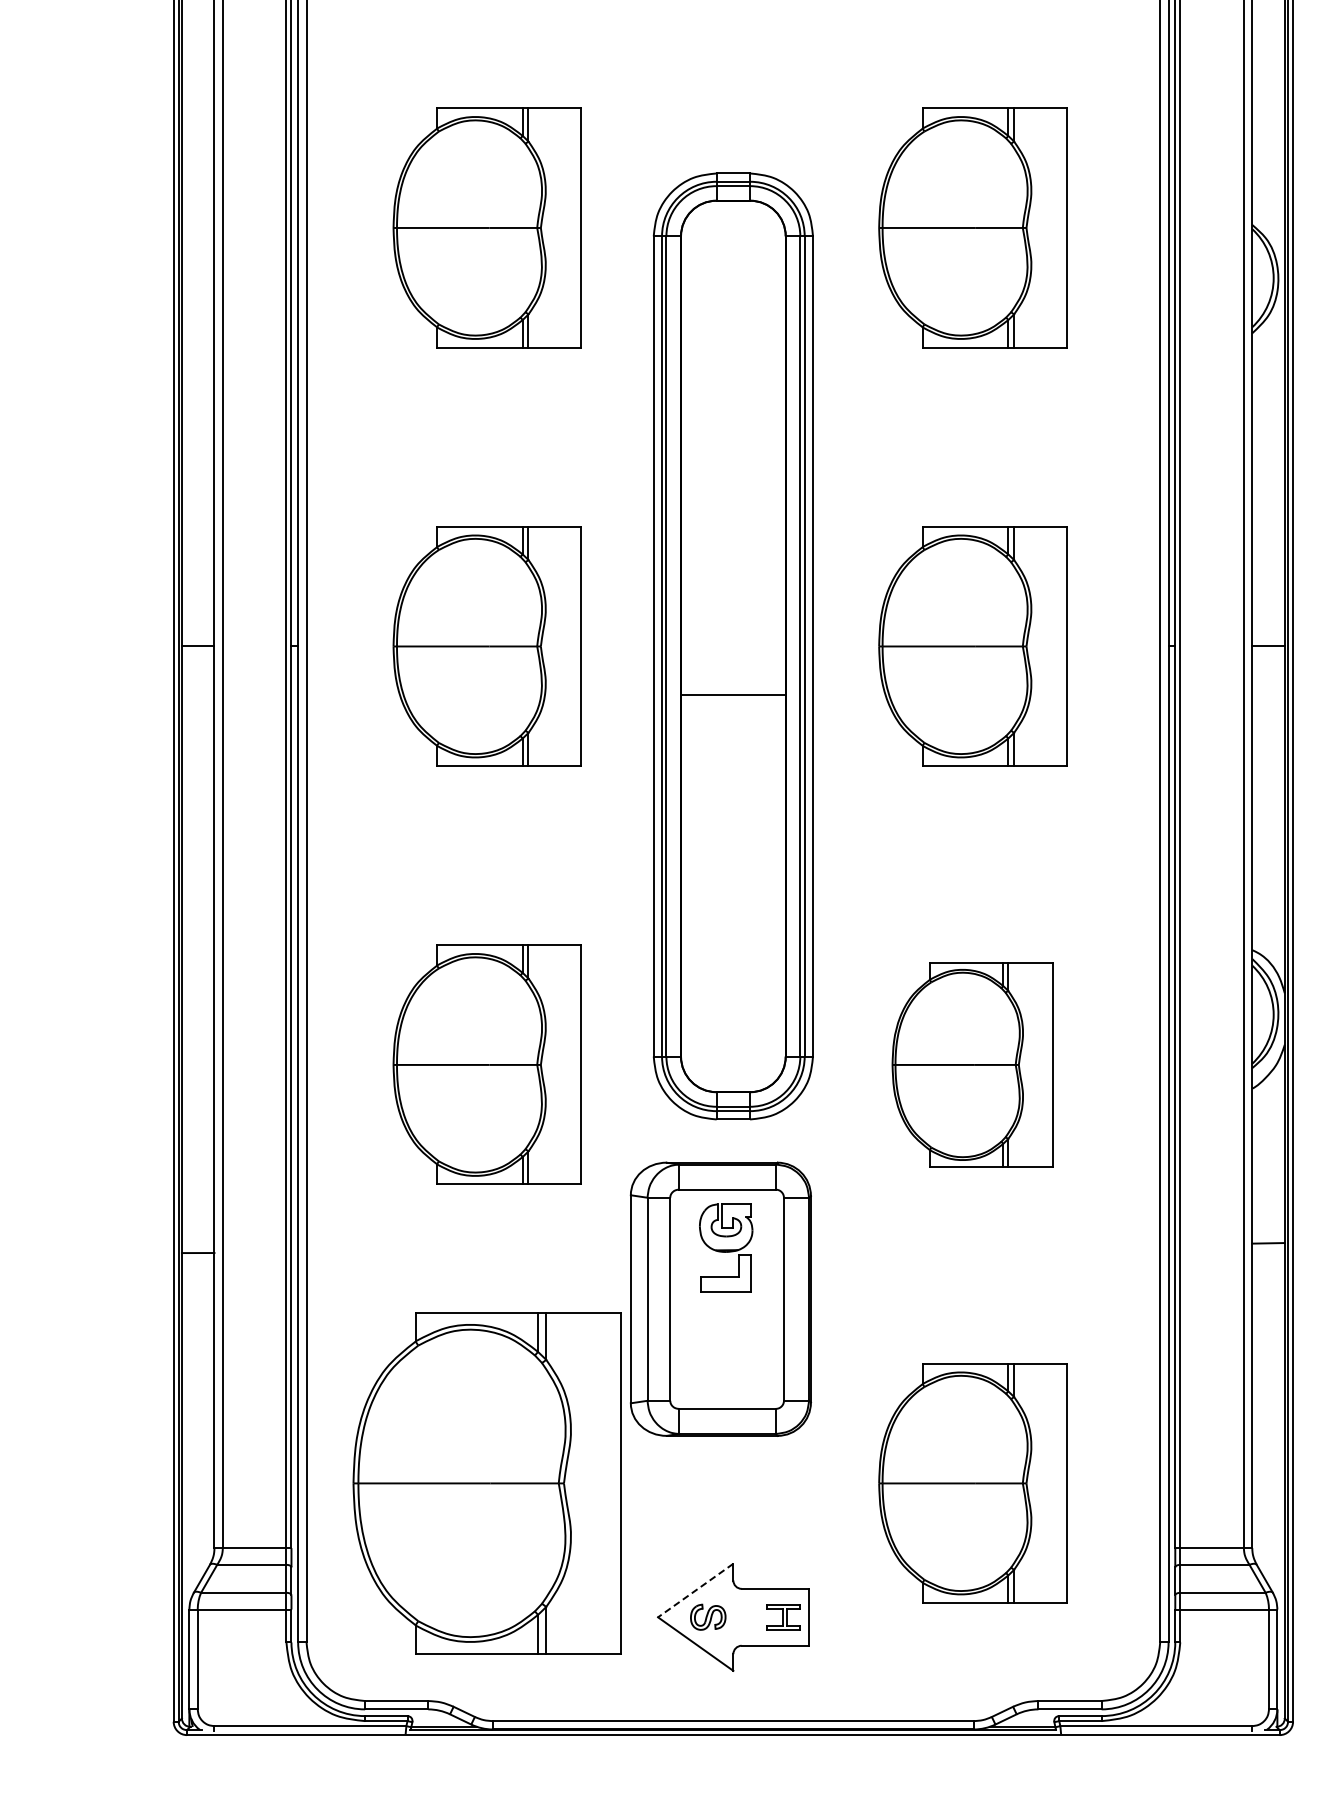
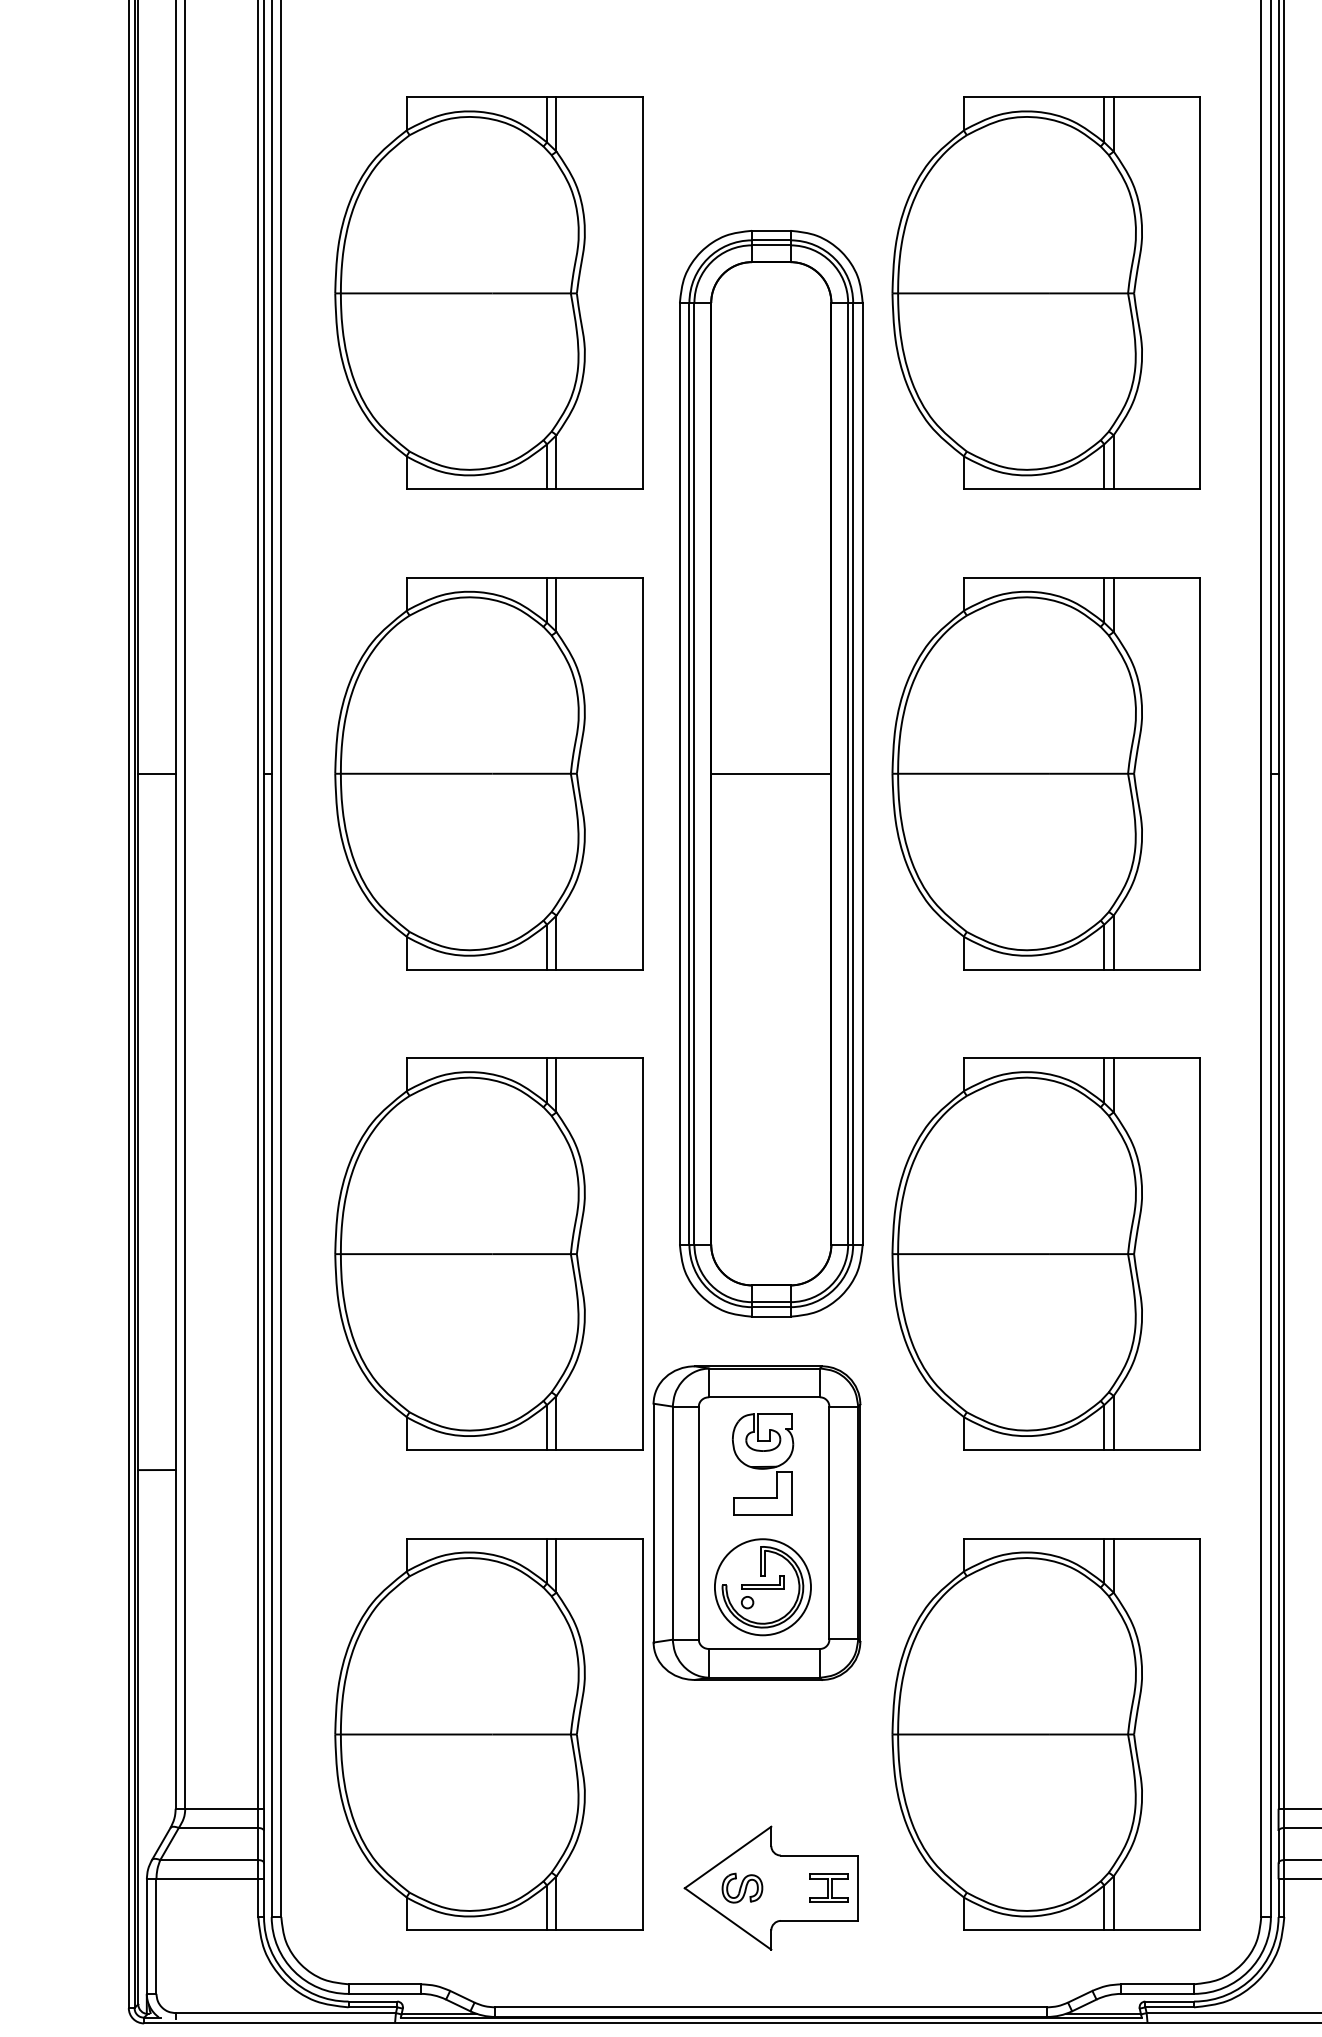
part: (486, 227) -> (487, 292), size x1.43
part: (972, 227) -> (1045, 292), size x1.43
part: (486, 646) -> (487, 773), size x1.43
part: (972, 646) -> (1045, 773), size x1.43
line: (733, 695) -> (771, 773), moved
part: (486, 1064) -> (487, 1253), size x1.43
part: (972, 1064) -> (1045, 1253), size x1.67
part: (725, 1354) -> (762, 1586), added
part: (972, 1483) -> (1045, 1734), size x1.43
line: (695, 1590) -> (727, 1857), dashed -> solid

